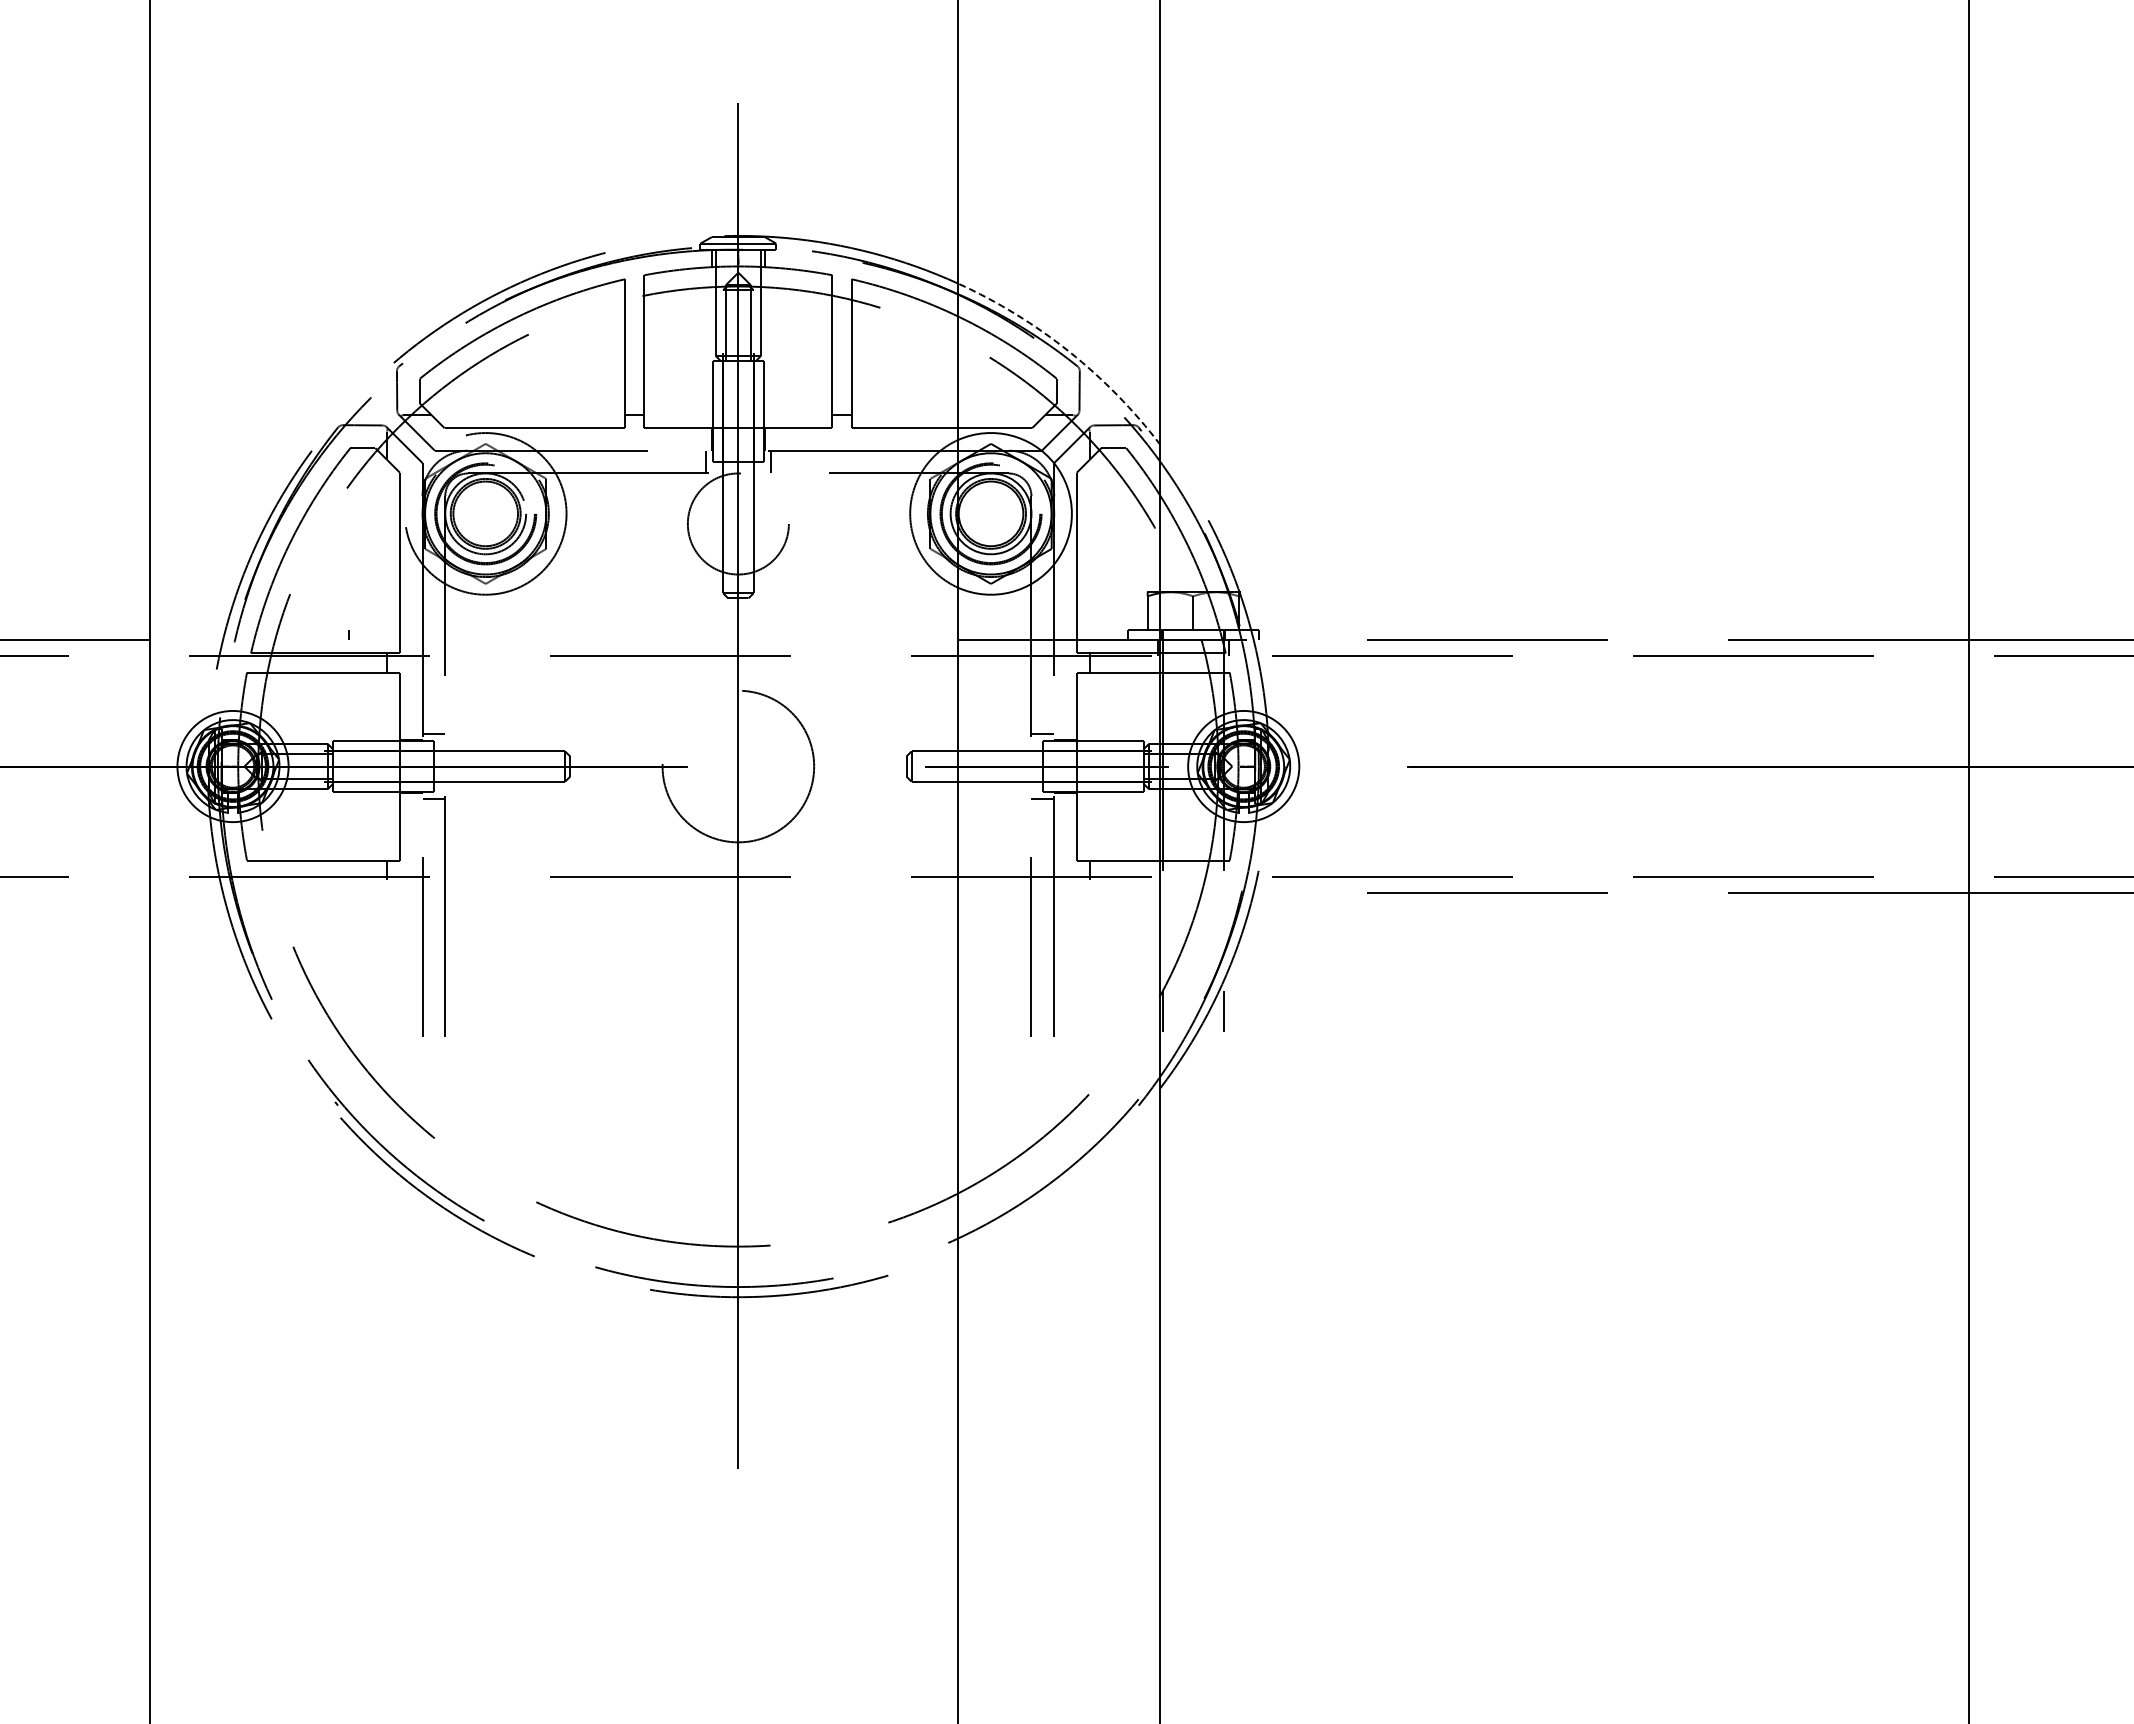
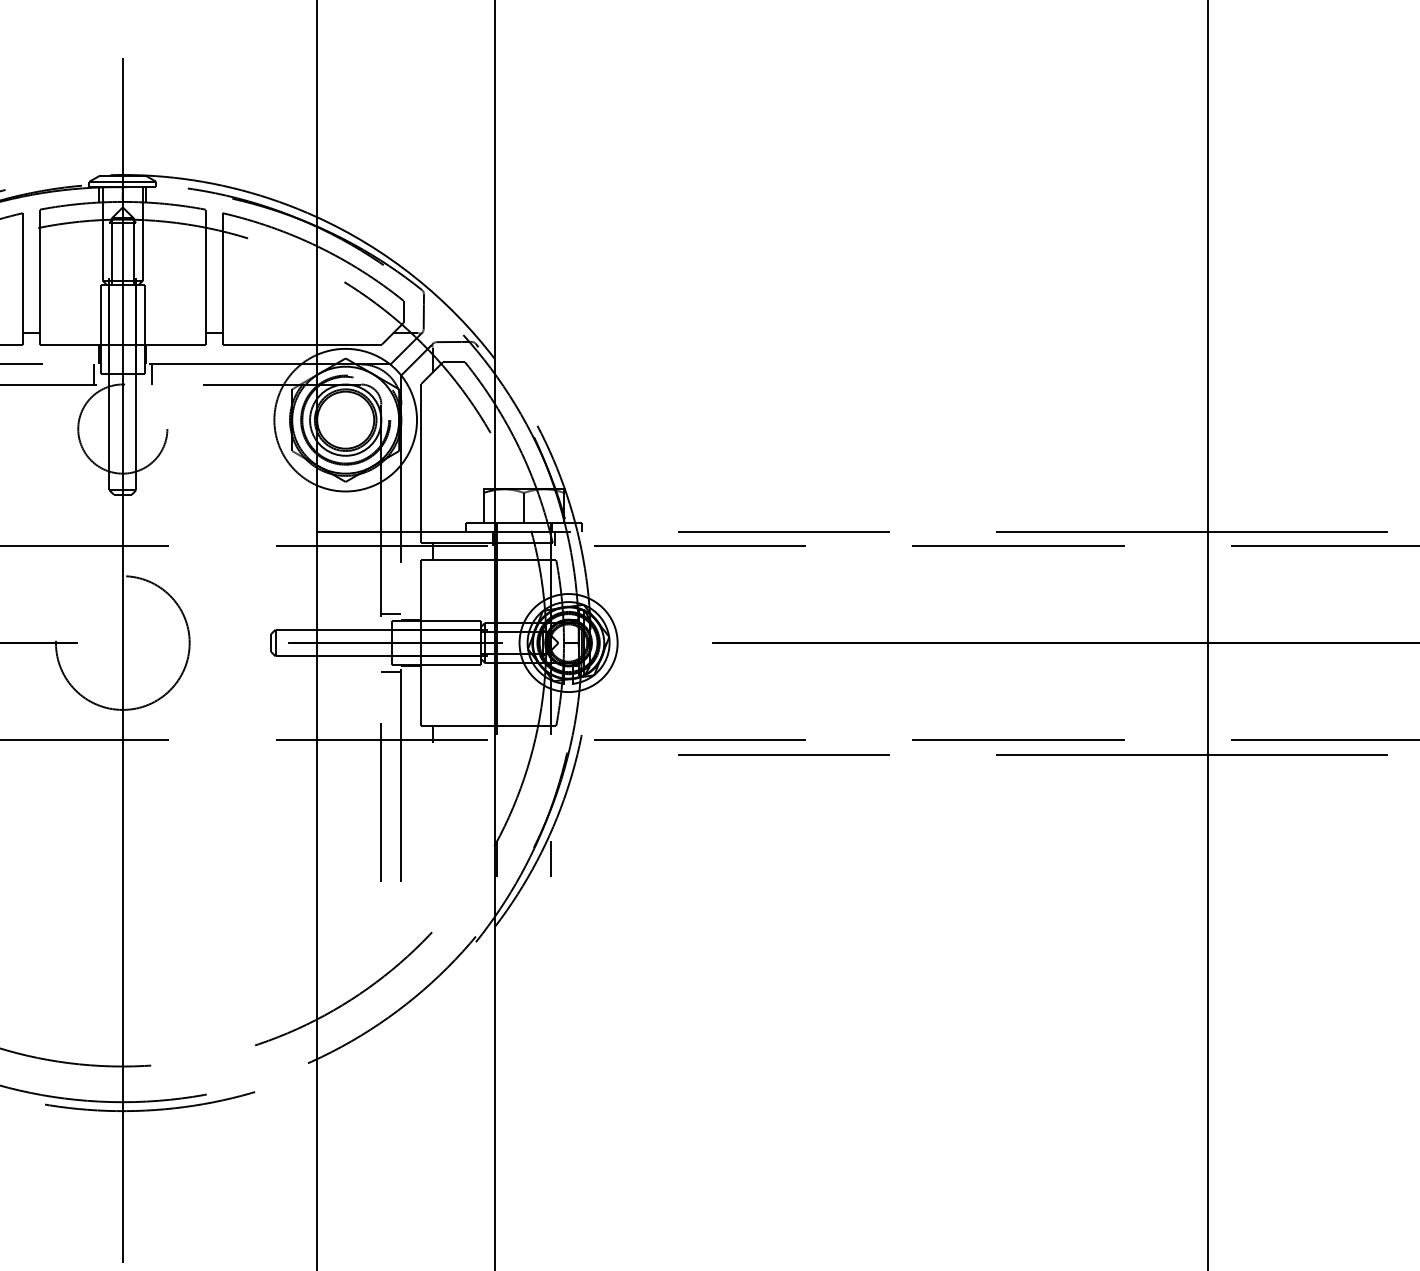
arc: (1069, 351) -> (414, 276), dashed -> solid

